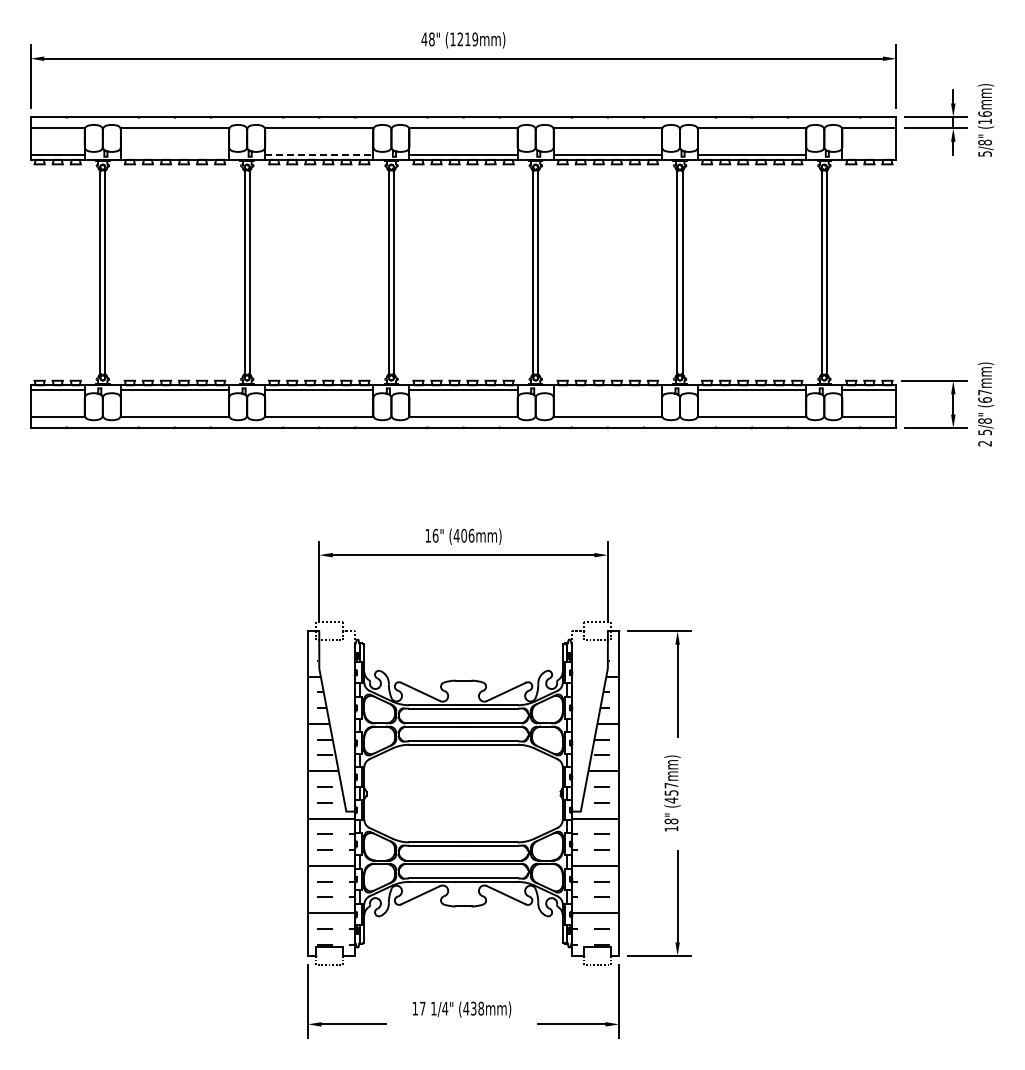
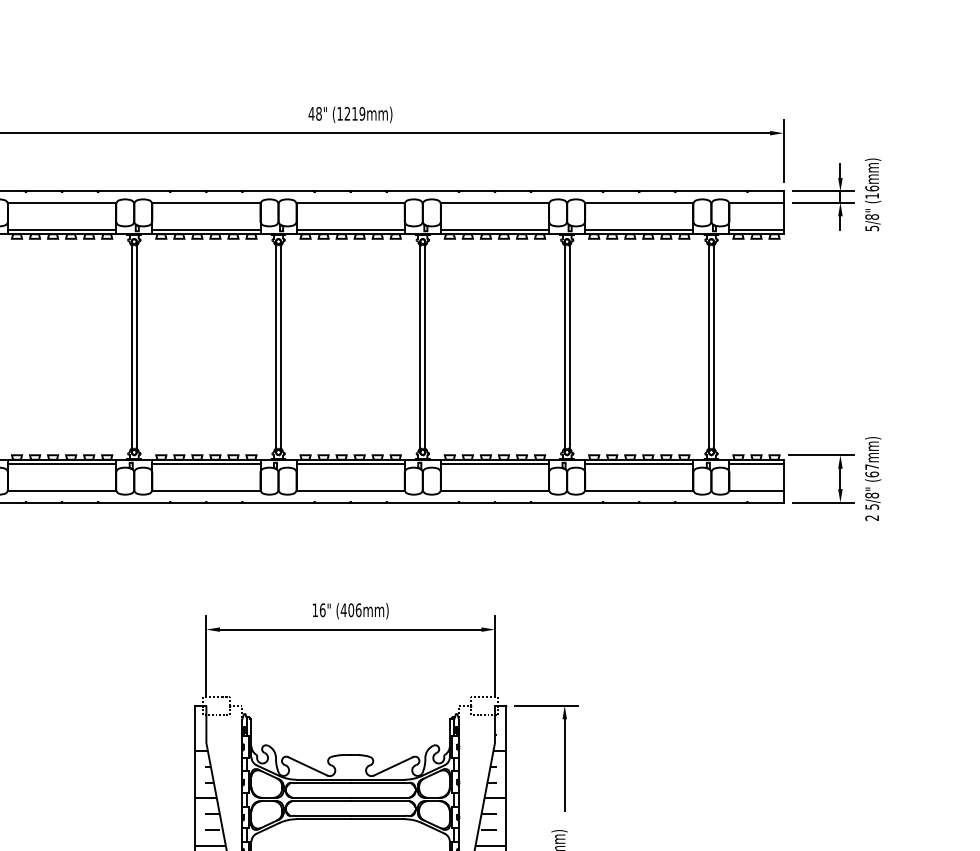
line: (174, 155) -> (61, 229), added
line: (319, 155) -> (206, 229), dashed -> solid
line: (869, 155) -> (756, 229), added
line: (607, 389) -> (494, 463), added

